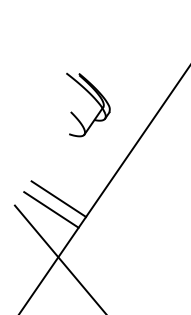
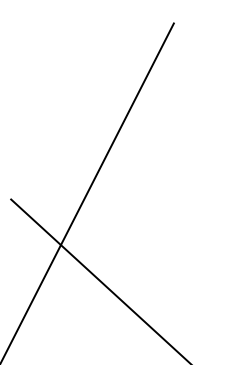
part: (93, 98) -> (75, 83), removed
line: (58, 199) -> (53, 187), removed
line: (51, 209) -> (47, 198), removed

